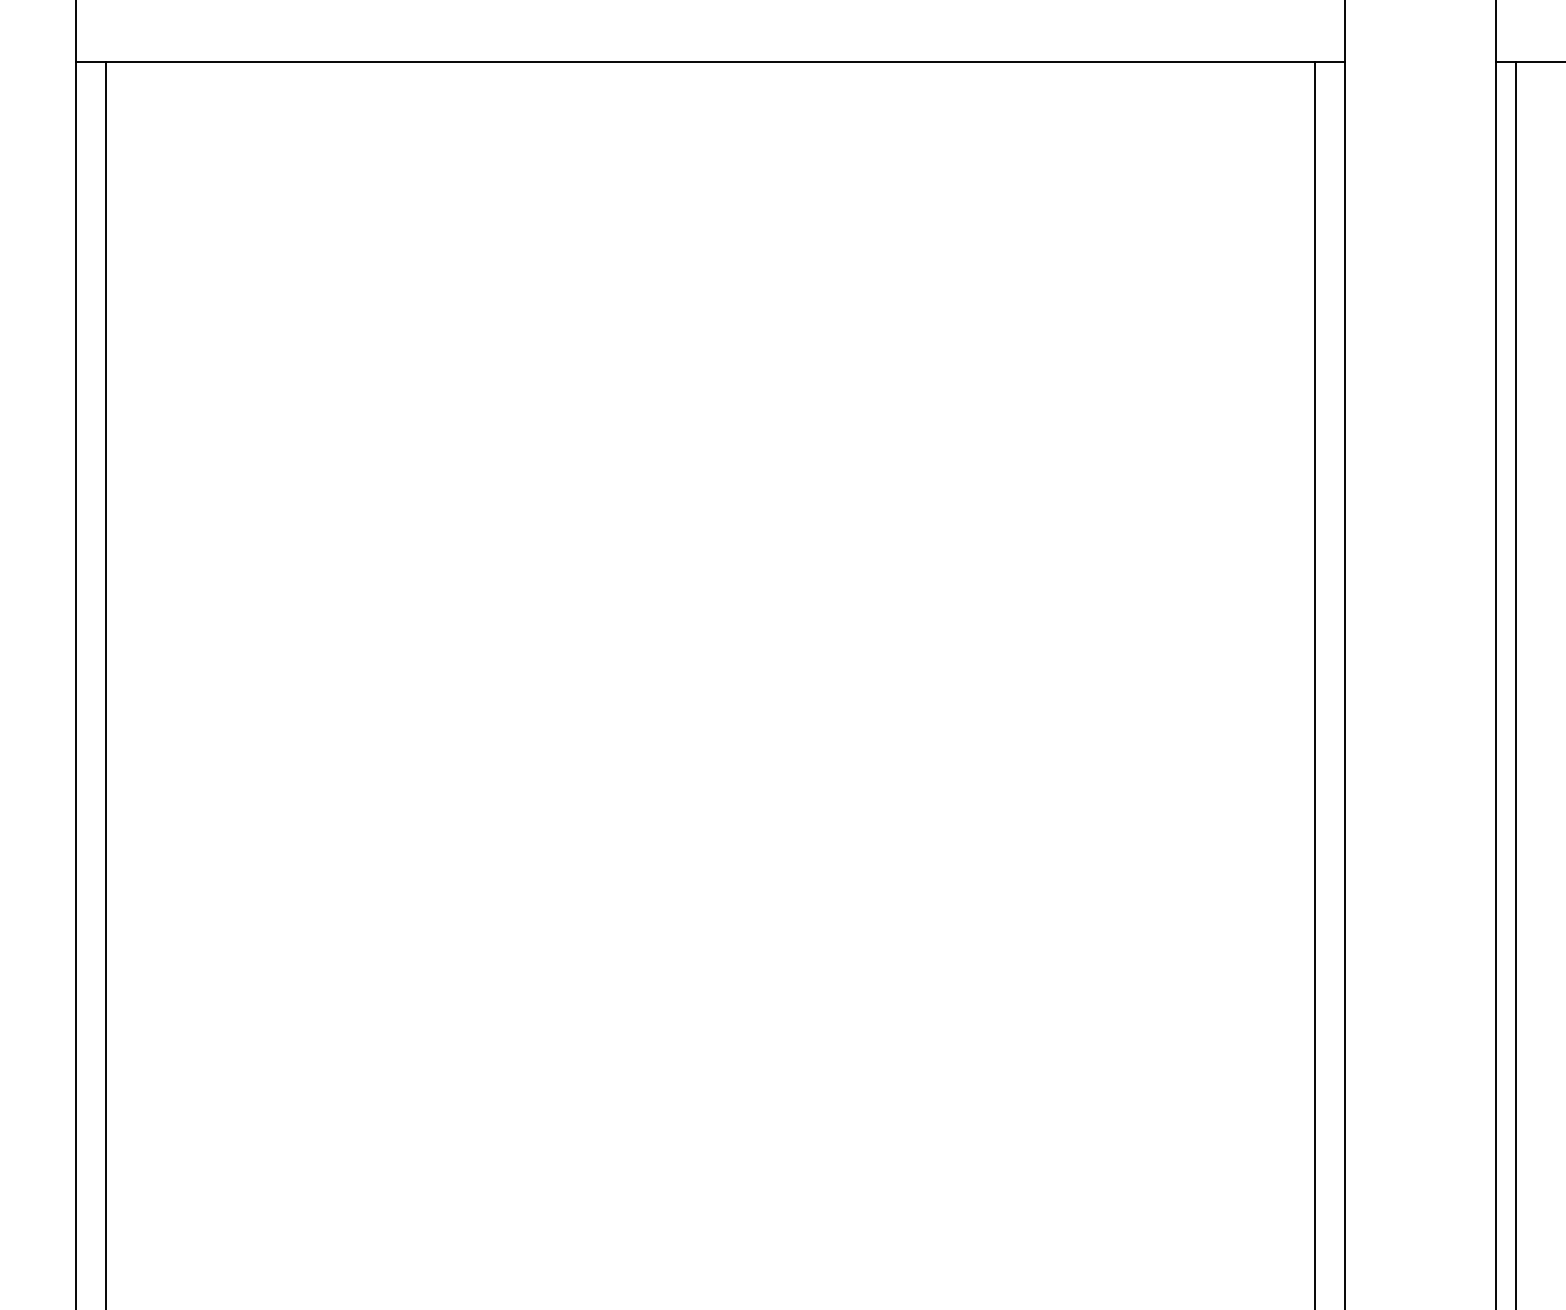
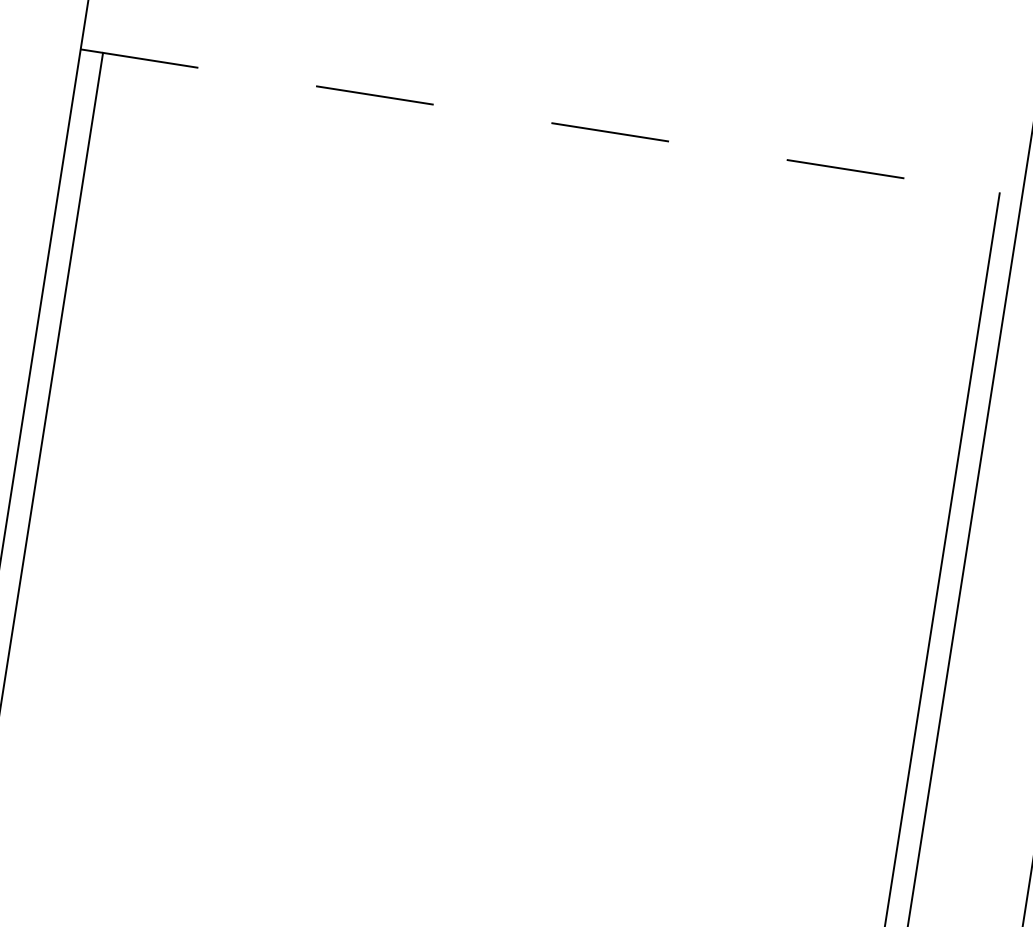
line: (710, 62) -> (551, 123), solid -> dashed

